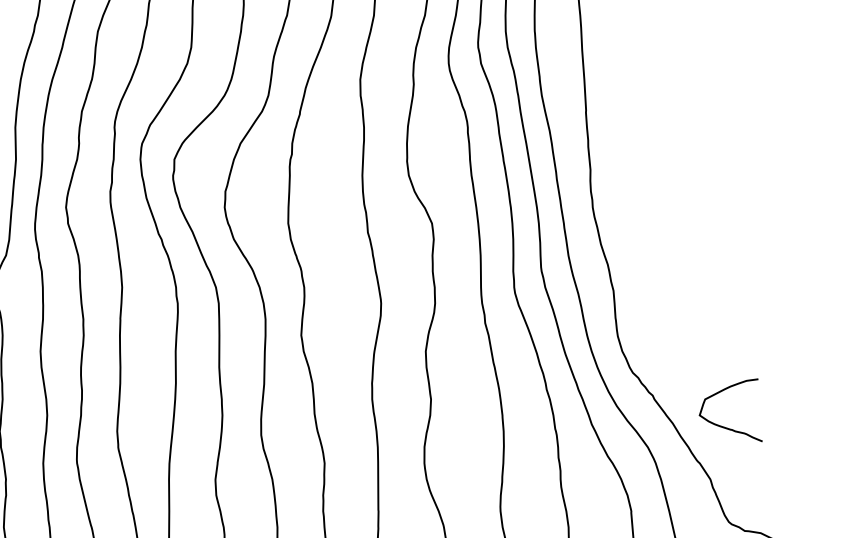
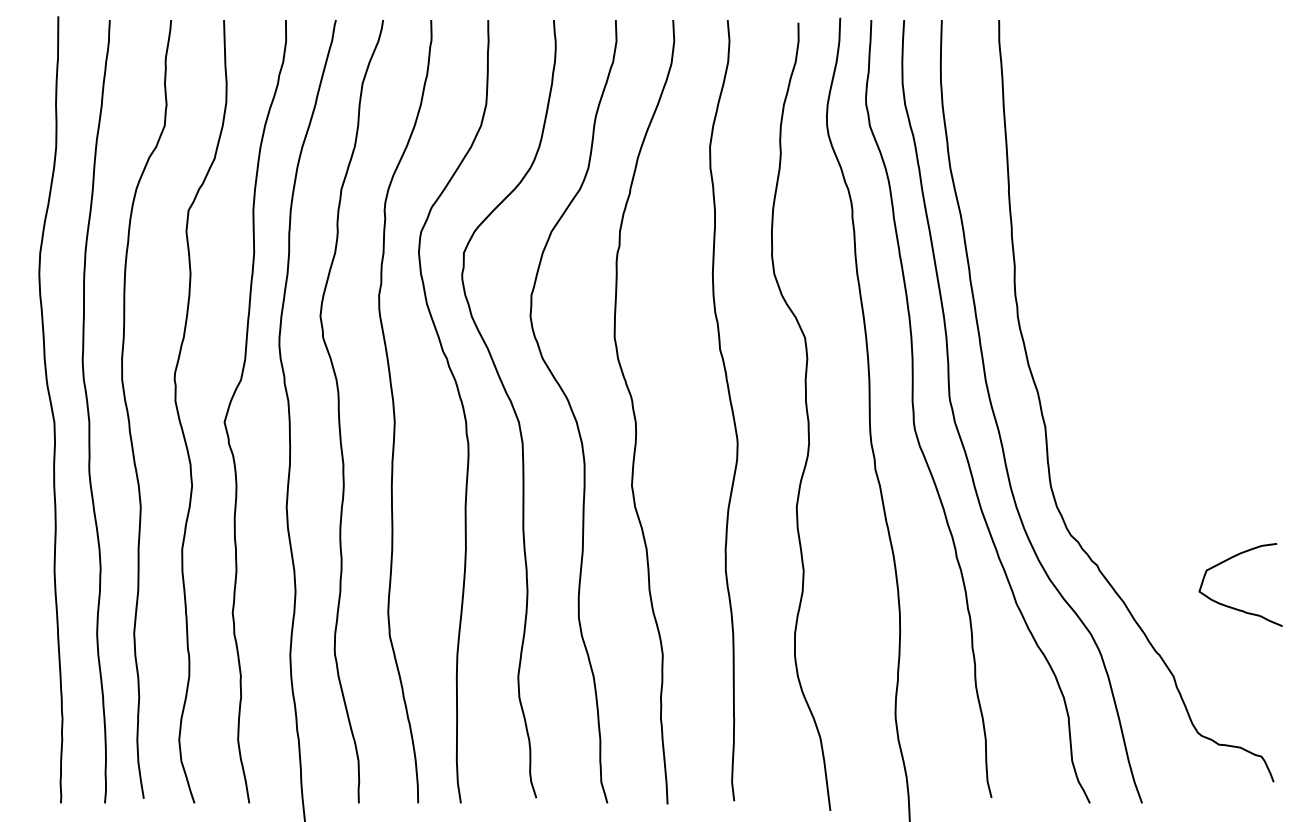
curve: (723, 426) -> (1231, 606), moved

